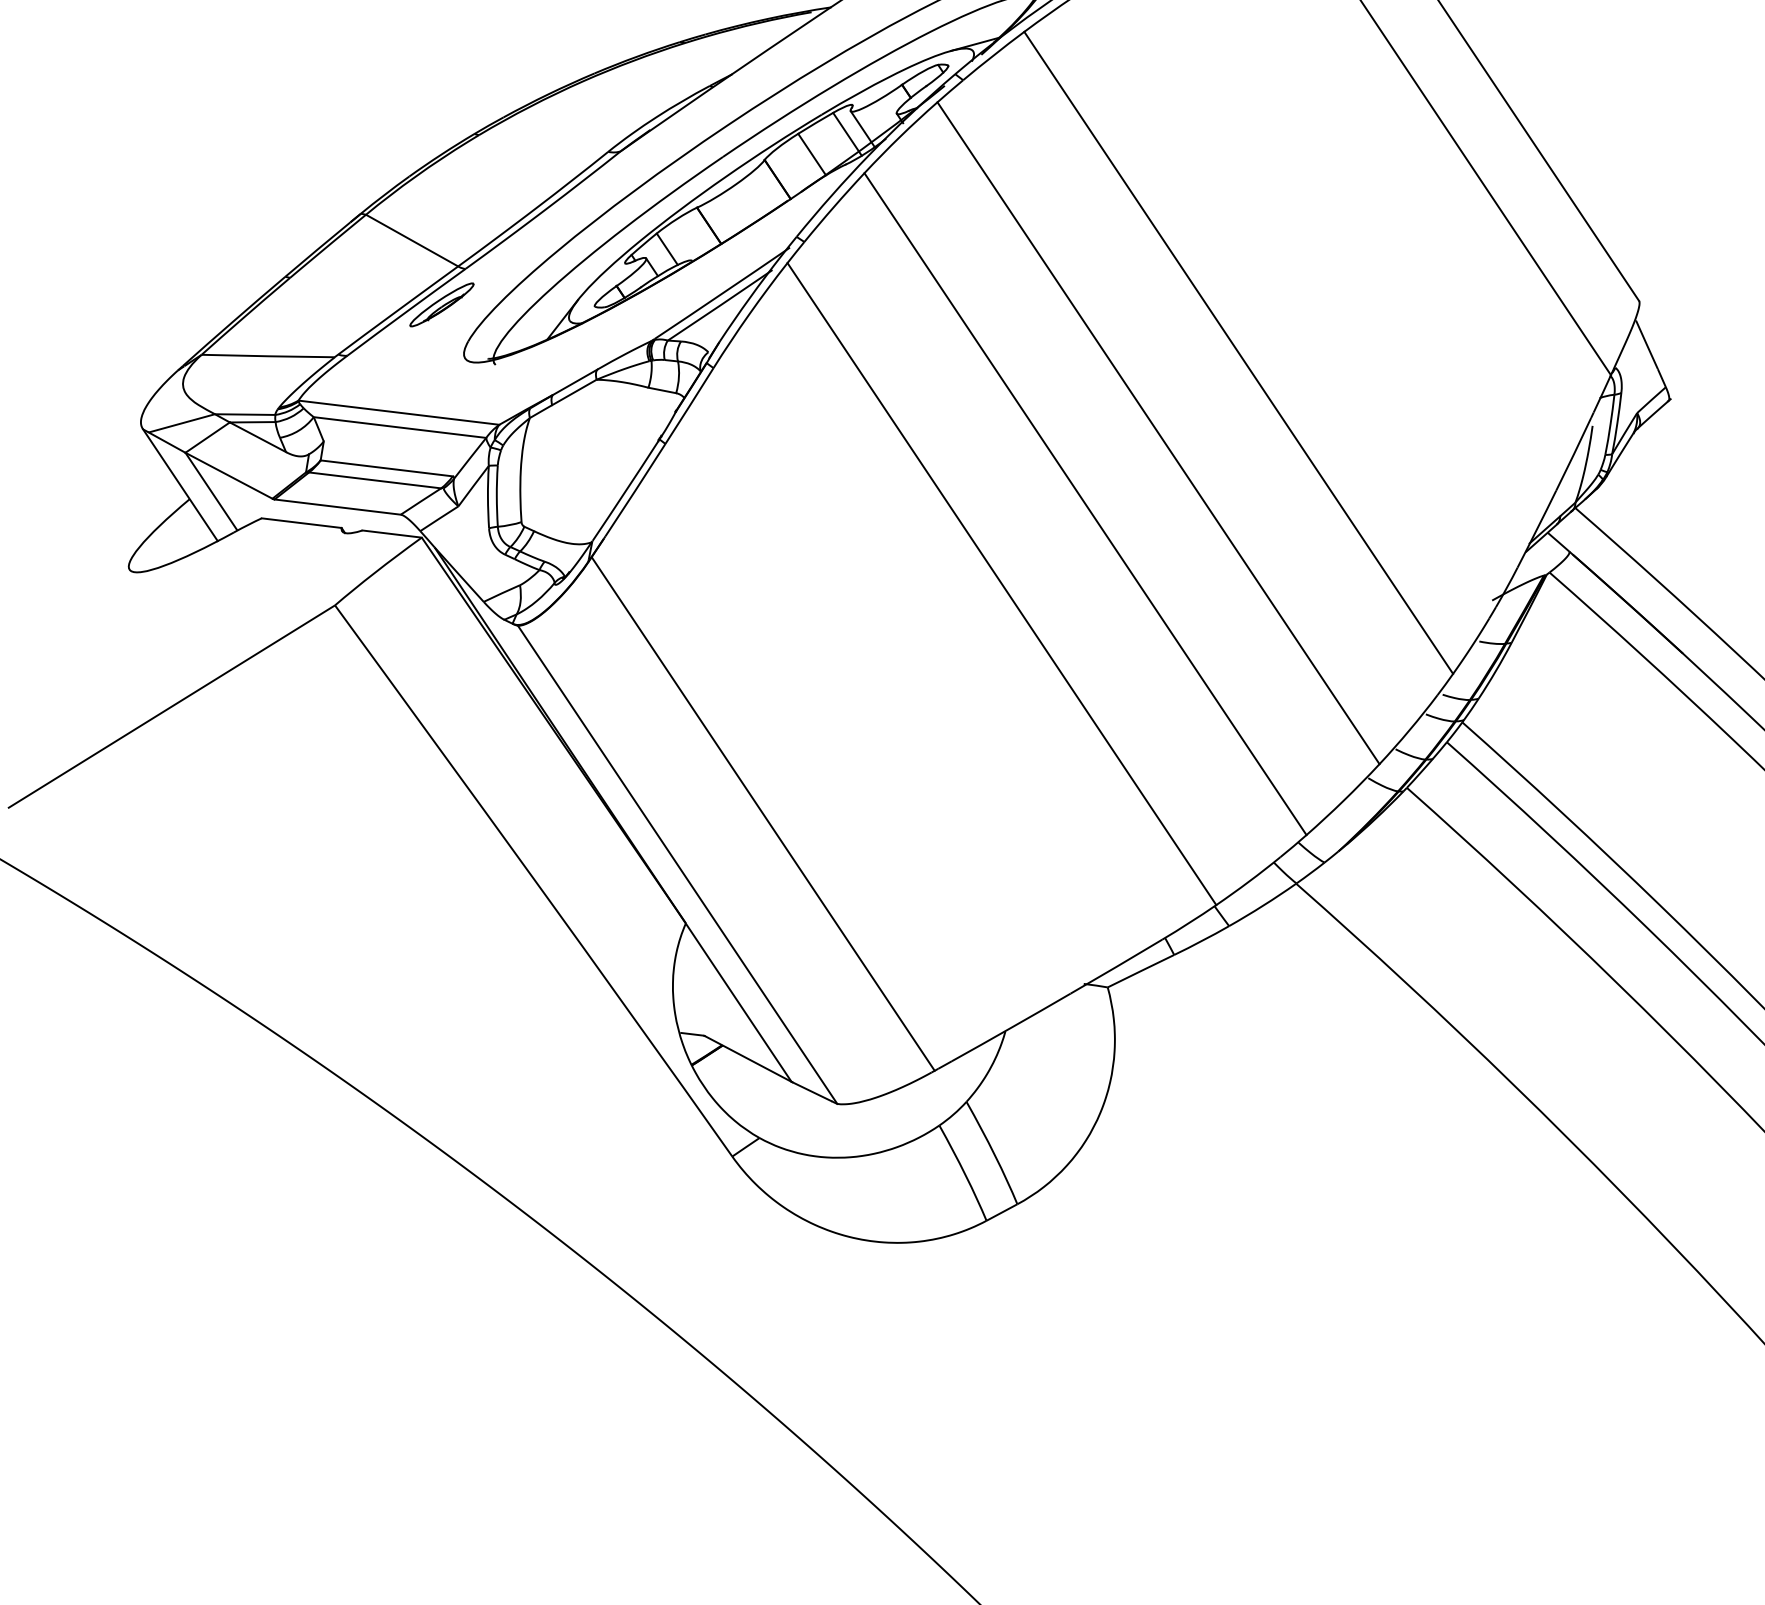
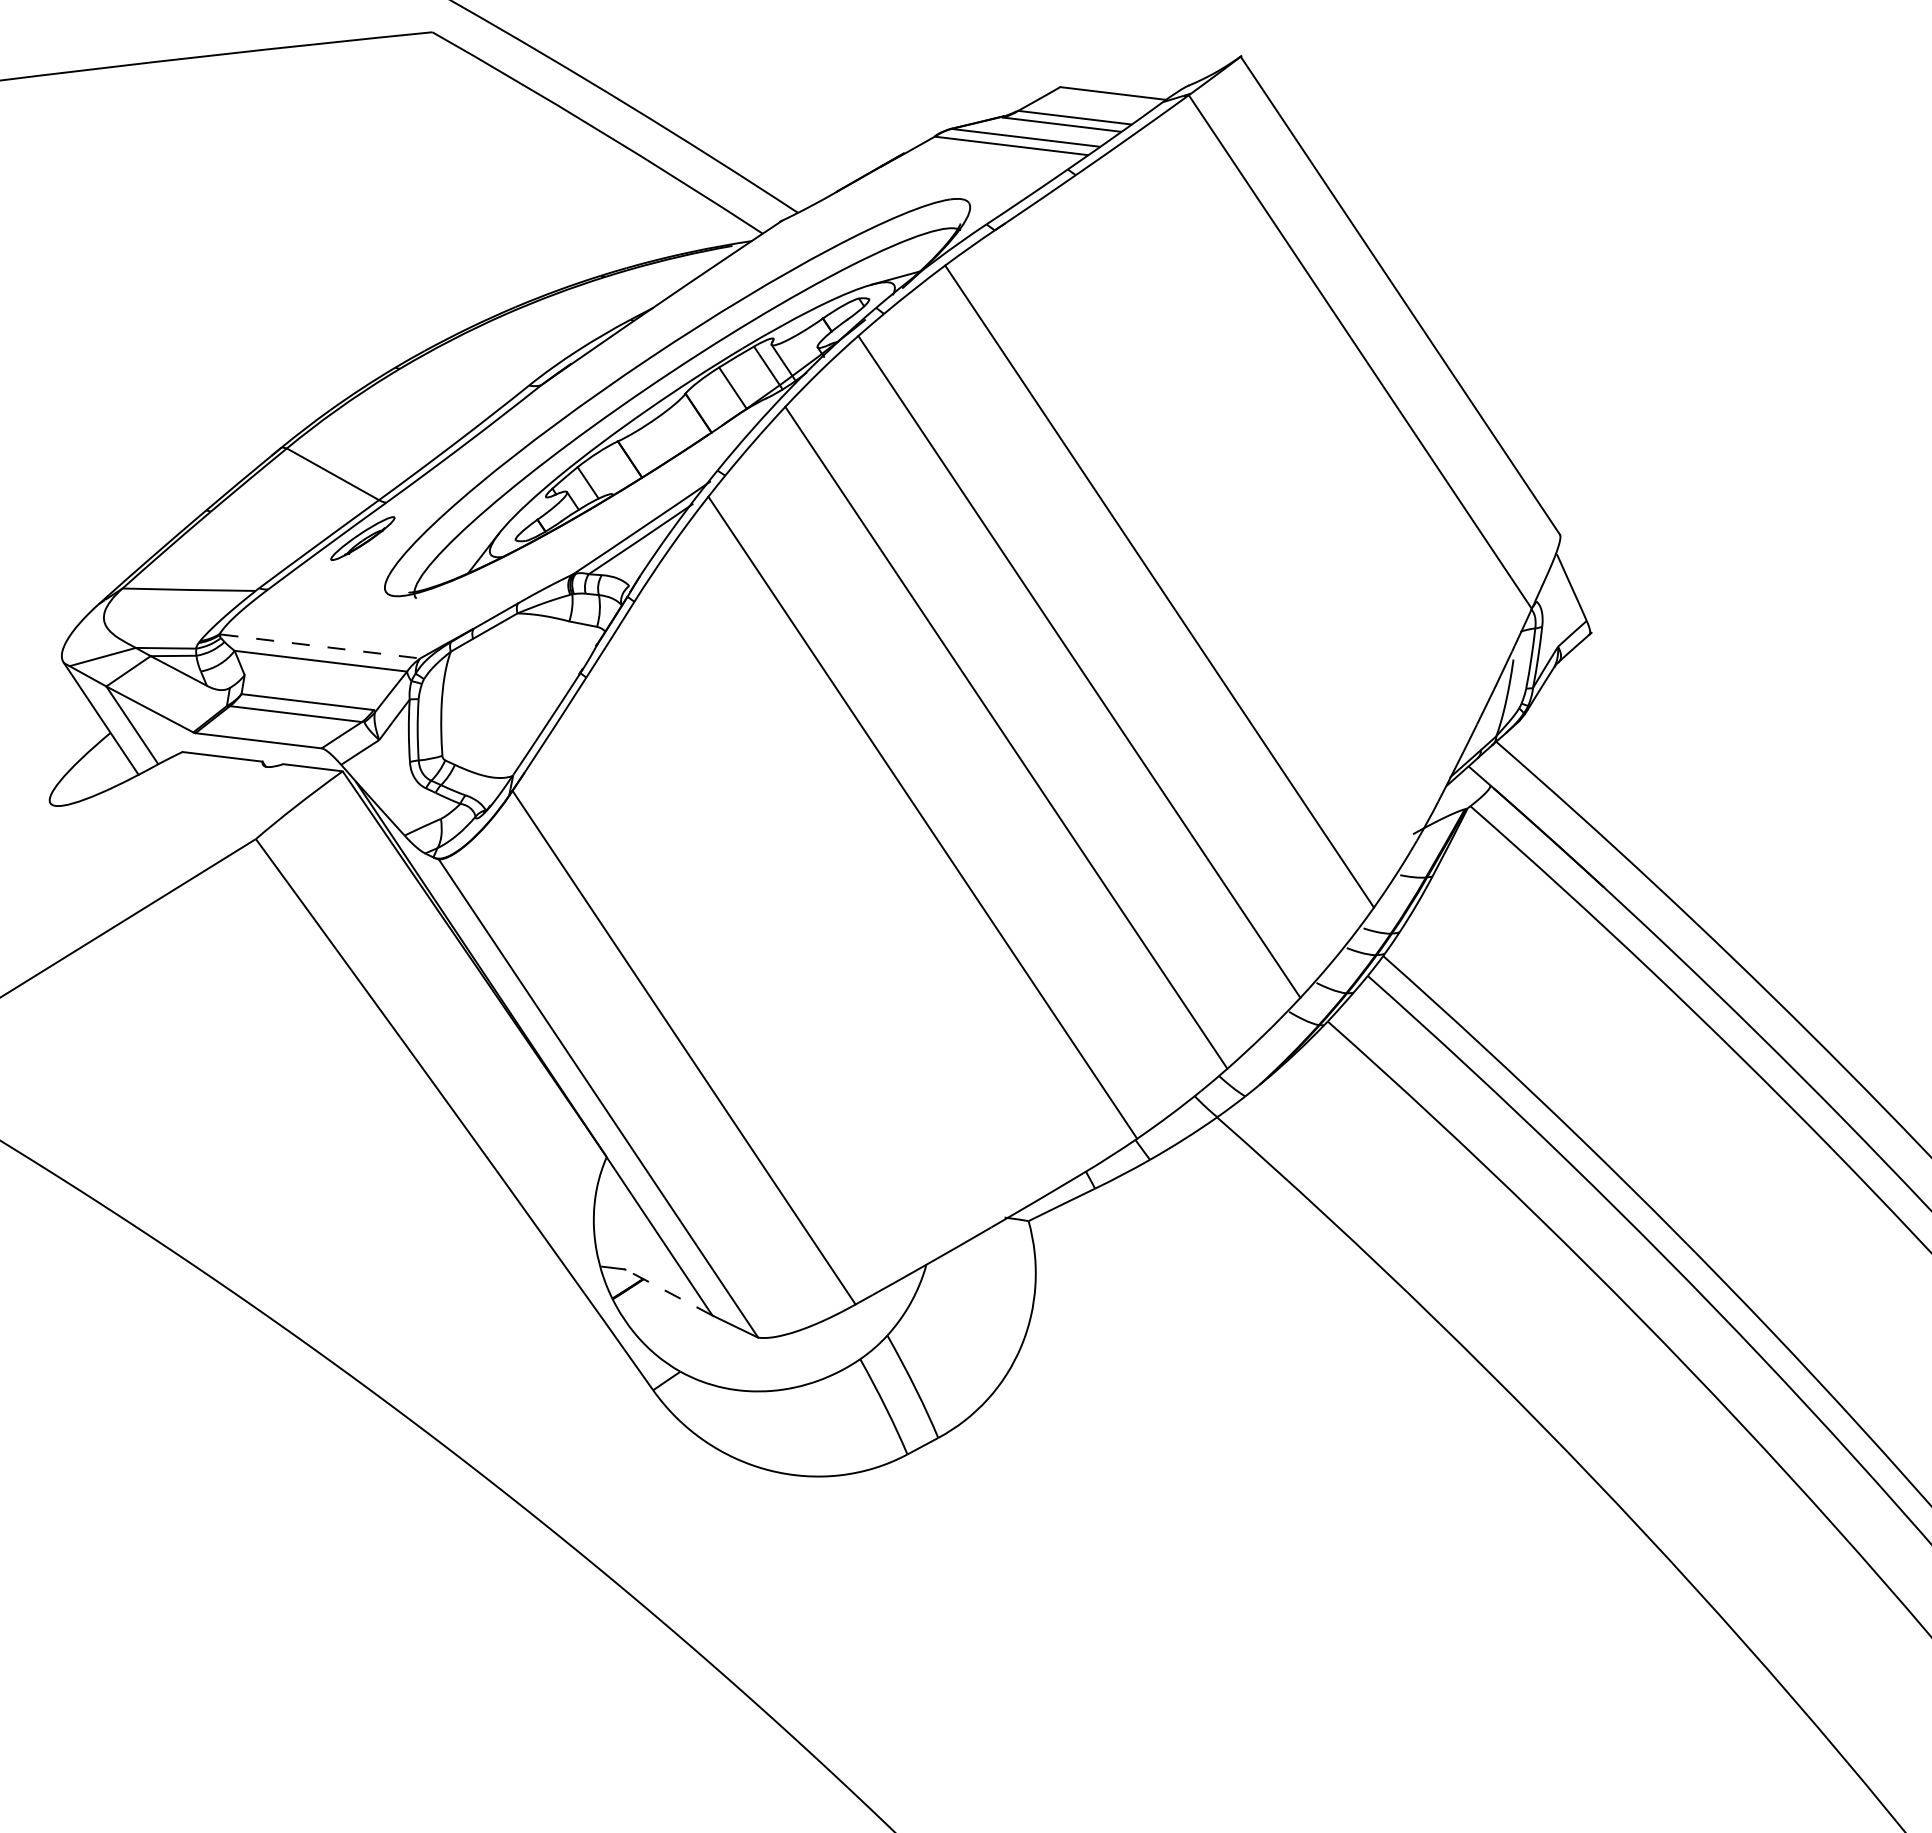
line: (399, 412) -> (320, 646), solid -> dashed
line: (748, 1058) -> (669, 1292), solid -> dashed

